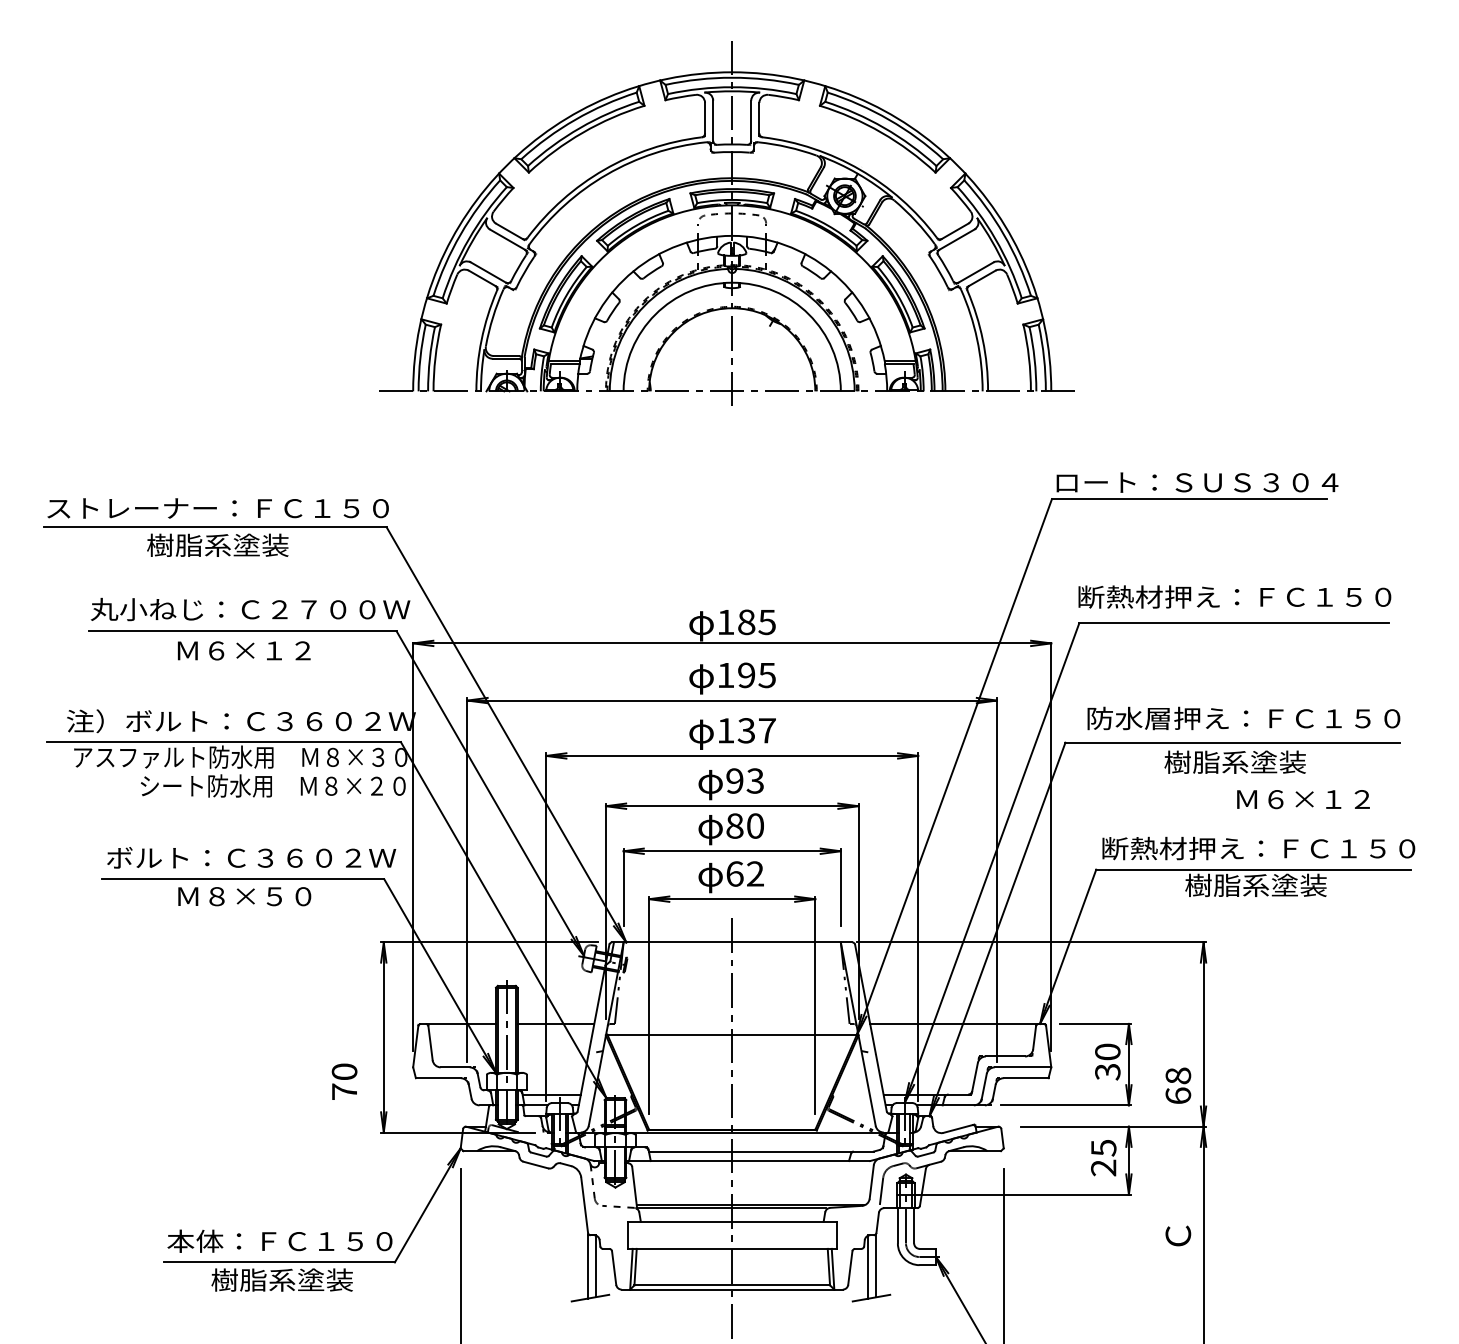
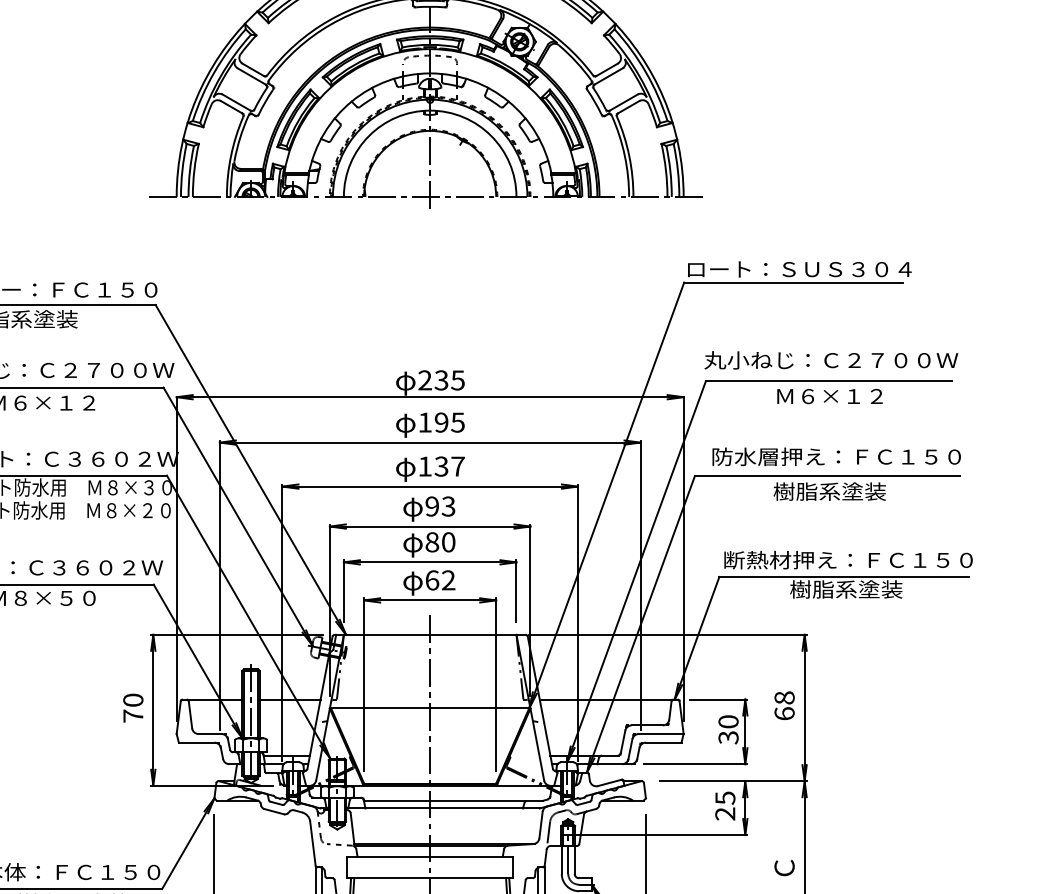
text: (1236, 596) -> (830, 359), 断熱材押え：ＦＣ１５０ -> 丸小ねじ：Ｃ２７００Ｗ
text: (736, 621) -> (433, 379), 185 -> 235
text: (1303, 799) -> (830, 396), moved
text: (344, 1081) -> (133, 707), moved
text: (1178, 1085) -> (784, 705), moved

